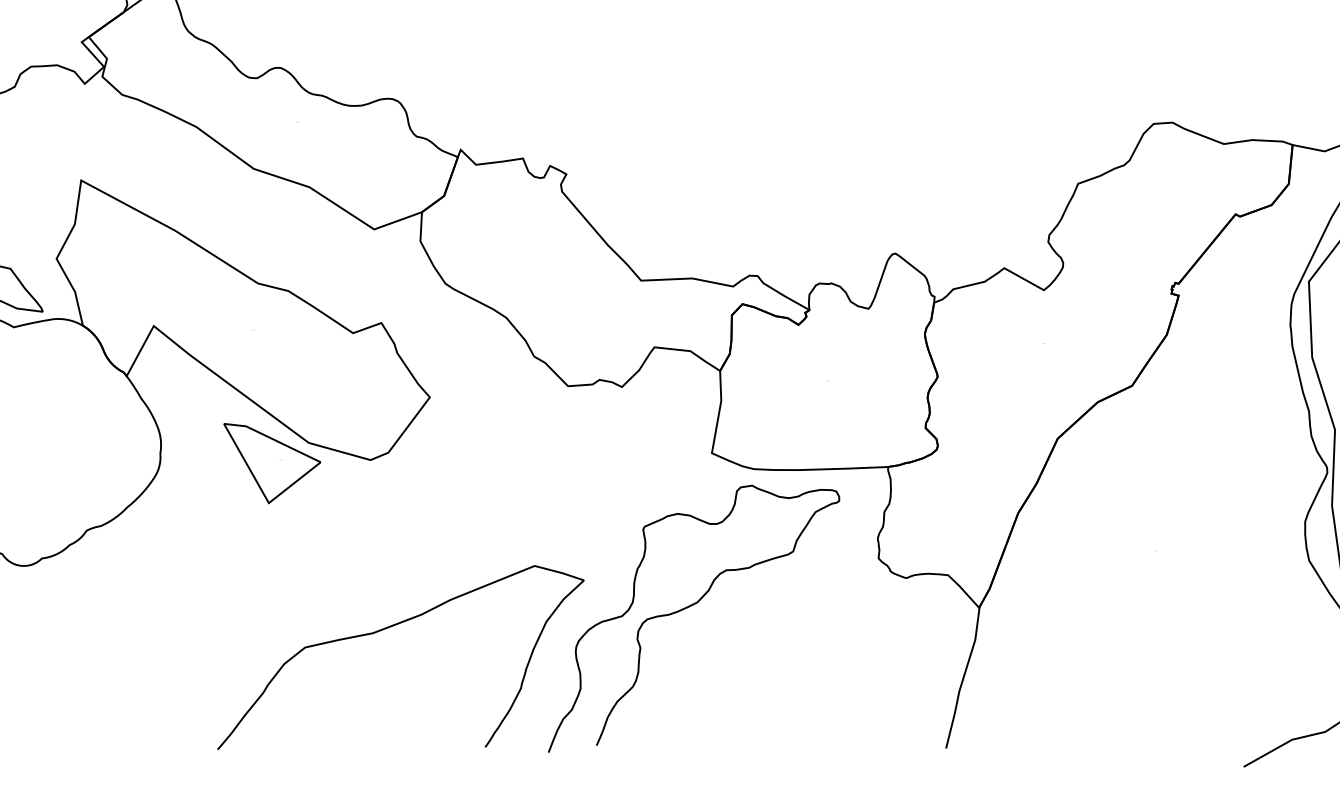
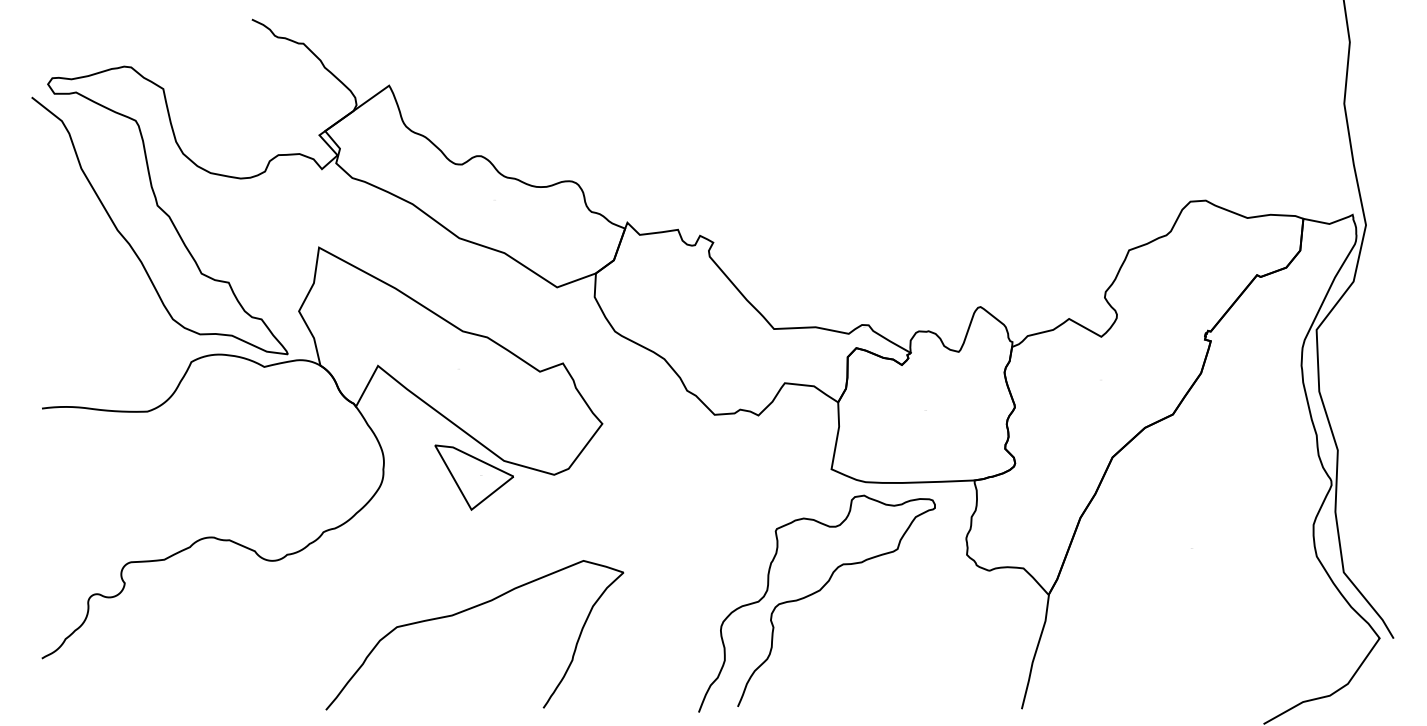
curve: (386, 629) -> (463, 612), moved

